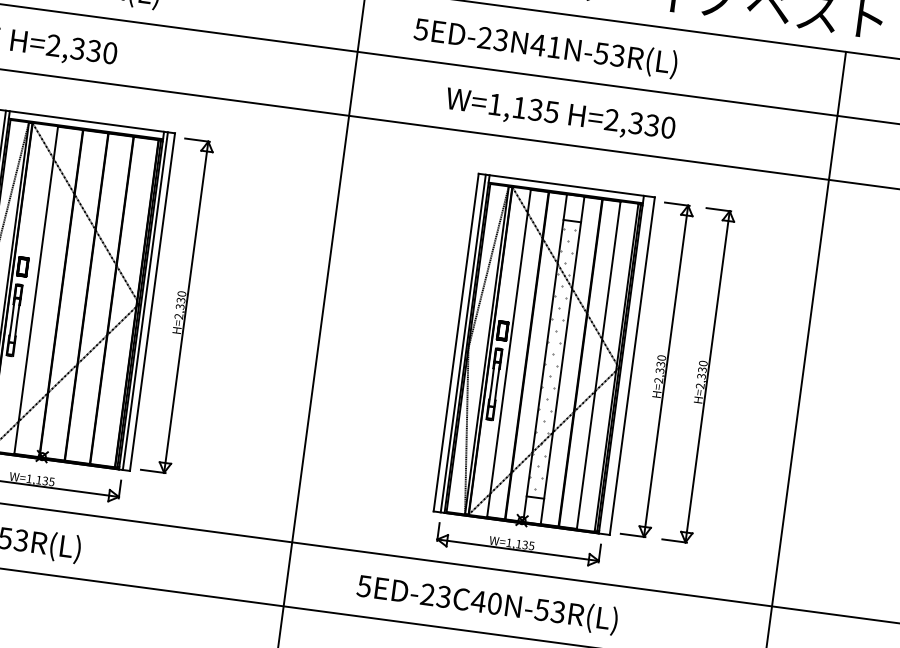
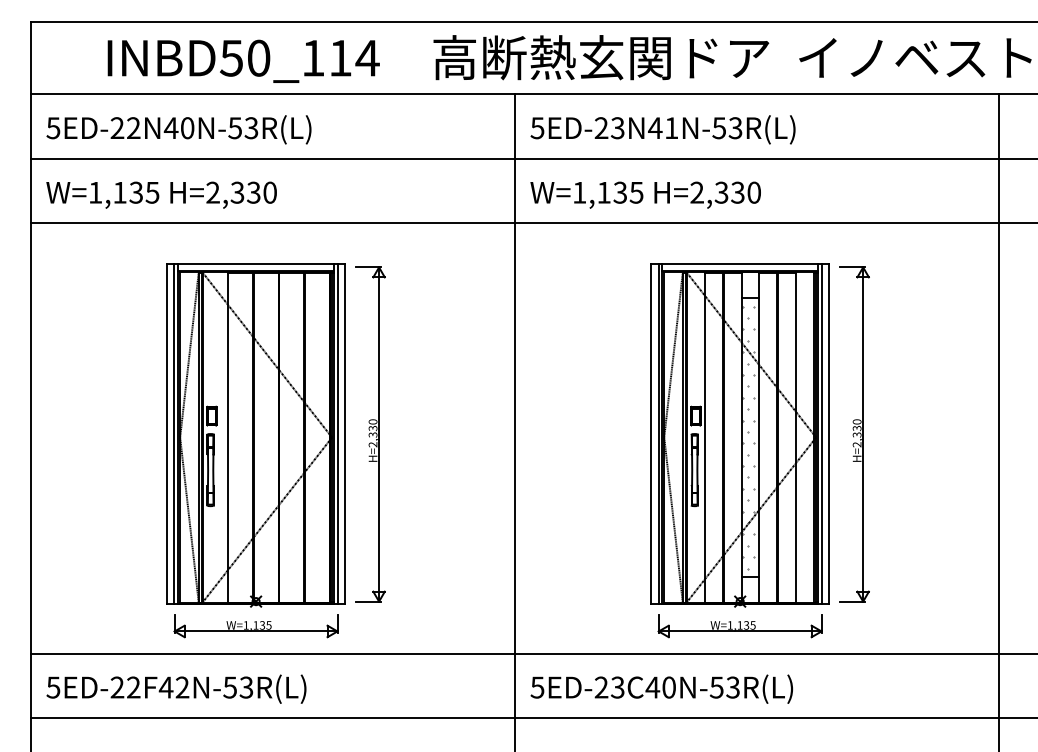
text: (545, 47) -> (662, 129), moved
text: (560, 115) -> (645, 194), moved
line: (624, 364) -> (821, 433), added
part: (699, 375) -> (896, 434), removed
text: (487, 603) -> (661, 688), moved

